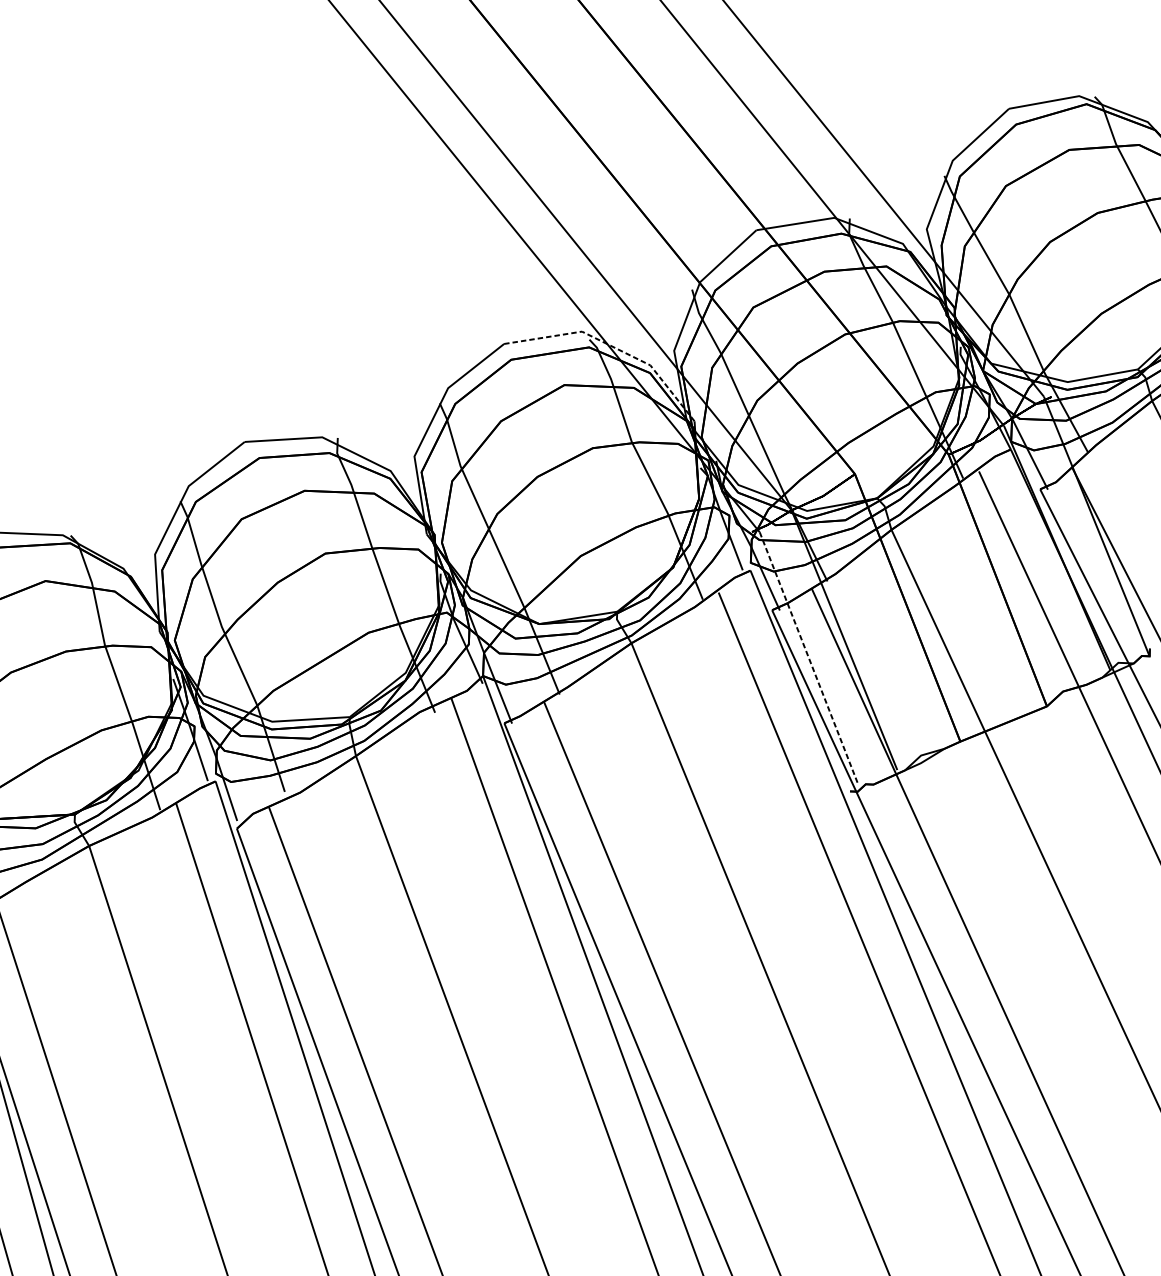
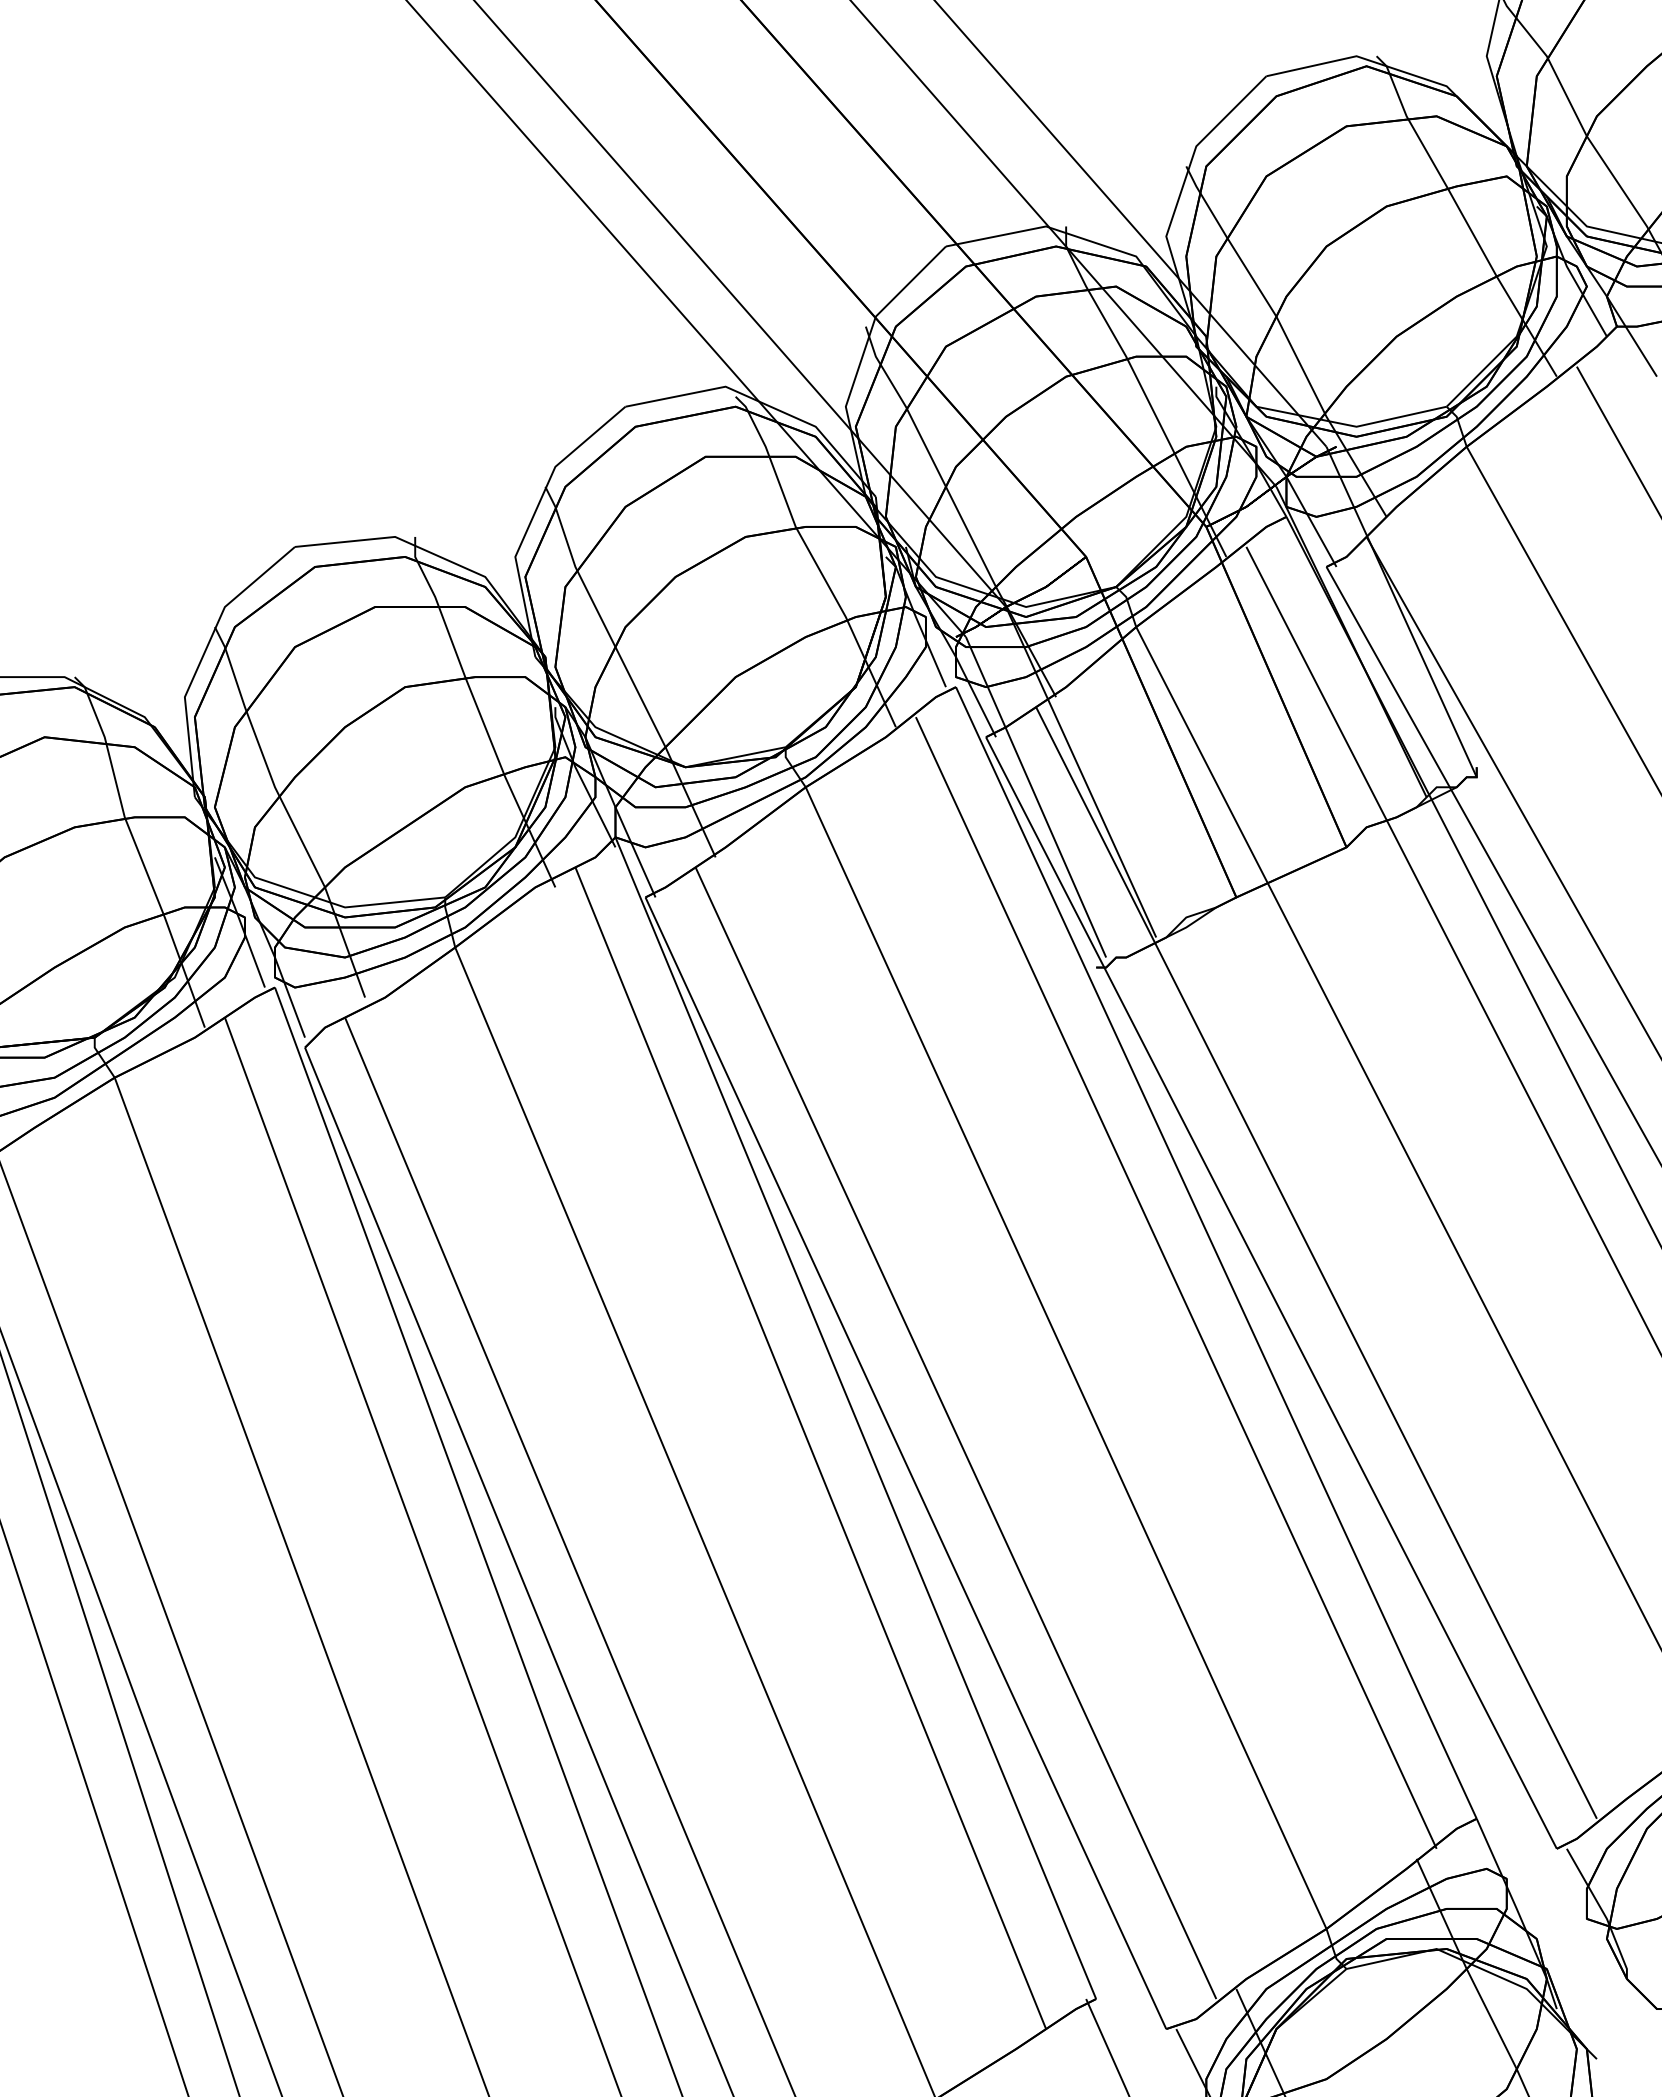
line: (613, 346) -> (766, 404), dashed -> solid
line: (809, 658) -> (1036, 797), dashed -> solid

